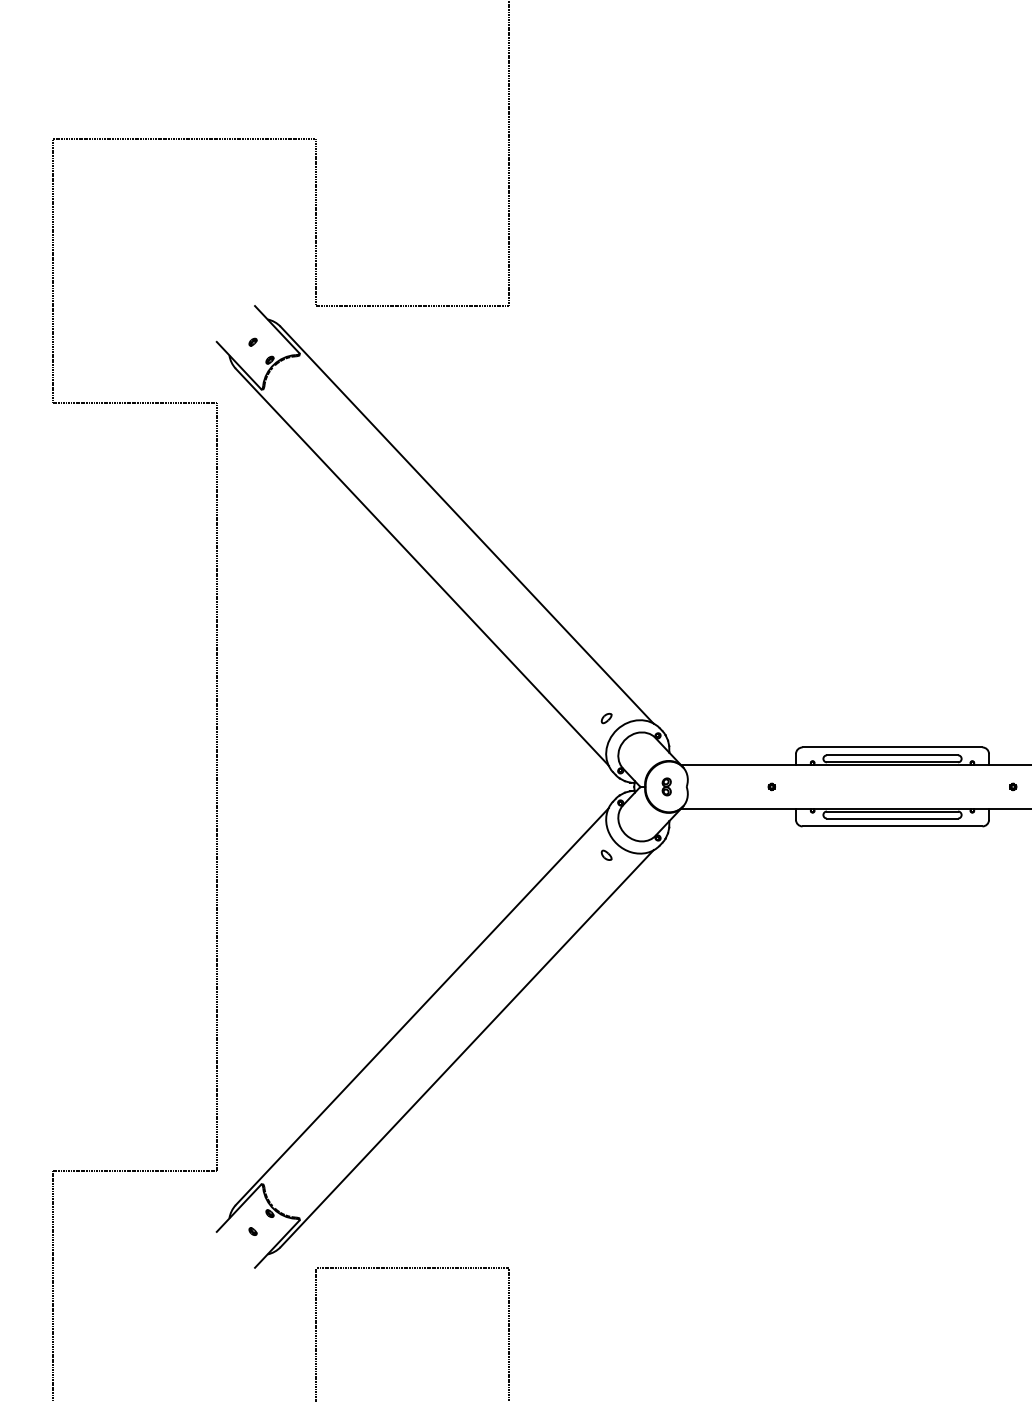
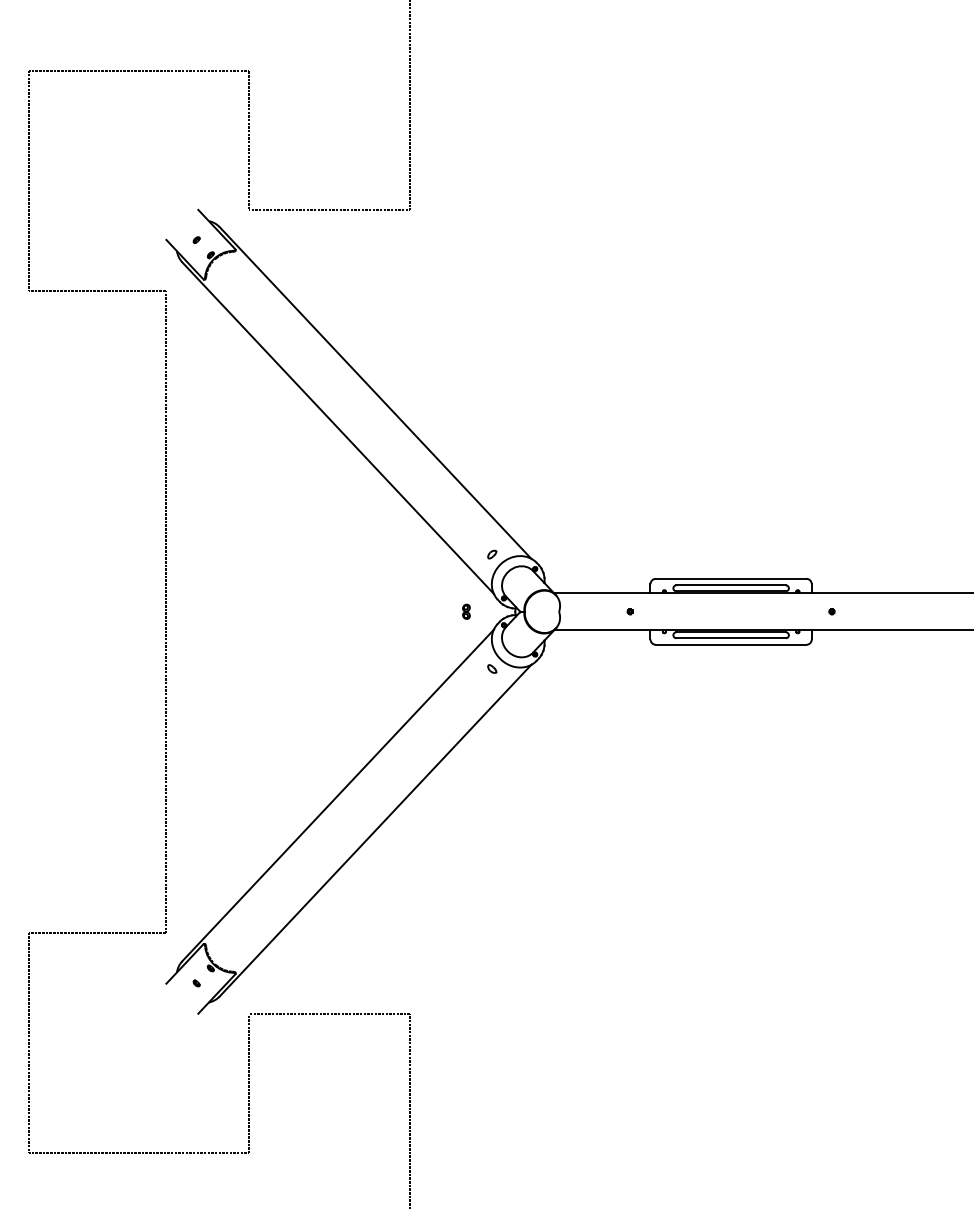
part: (666, 786) -> (466, 611), moved

